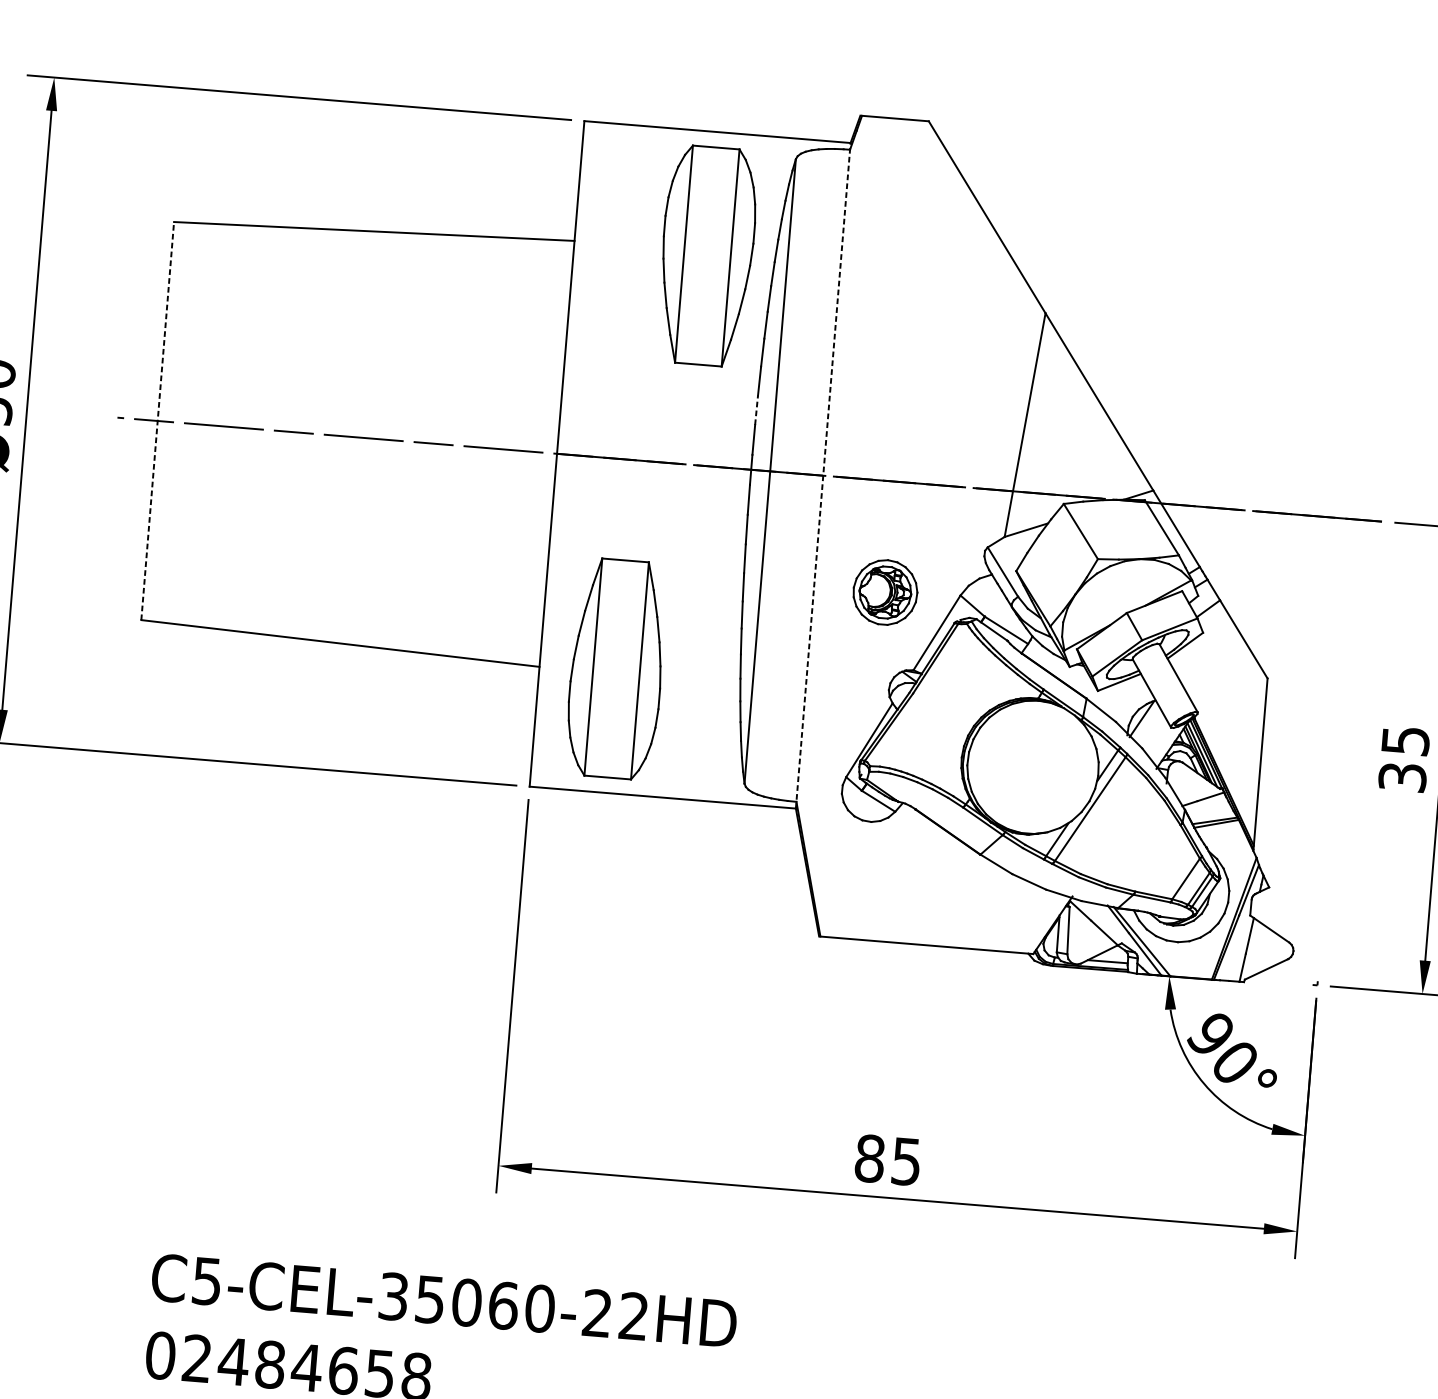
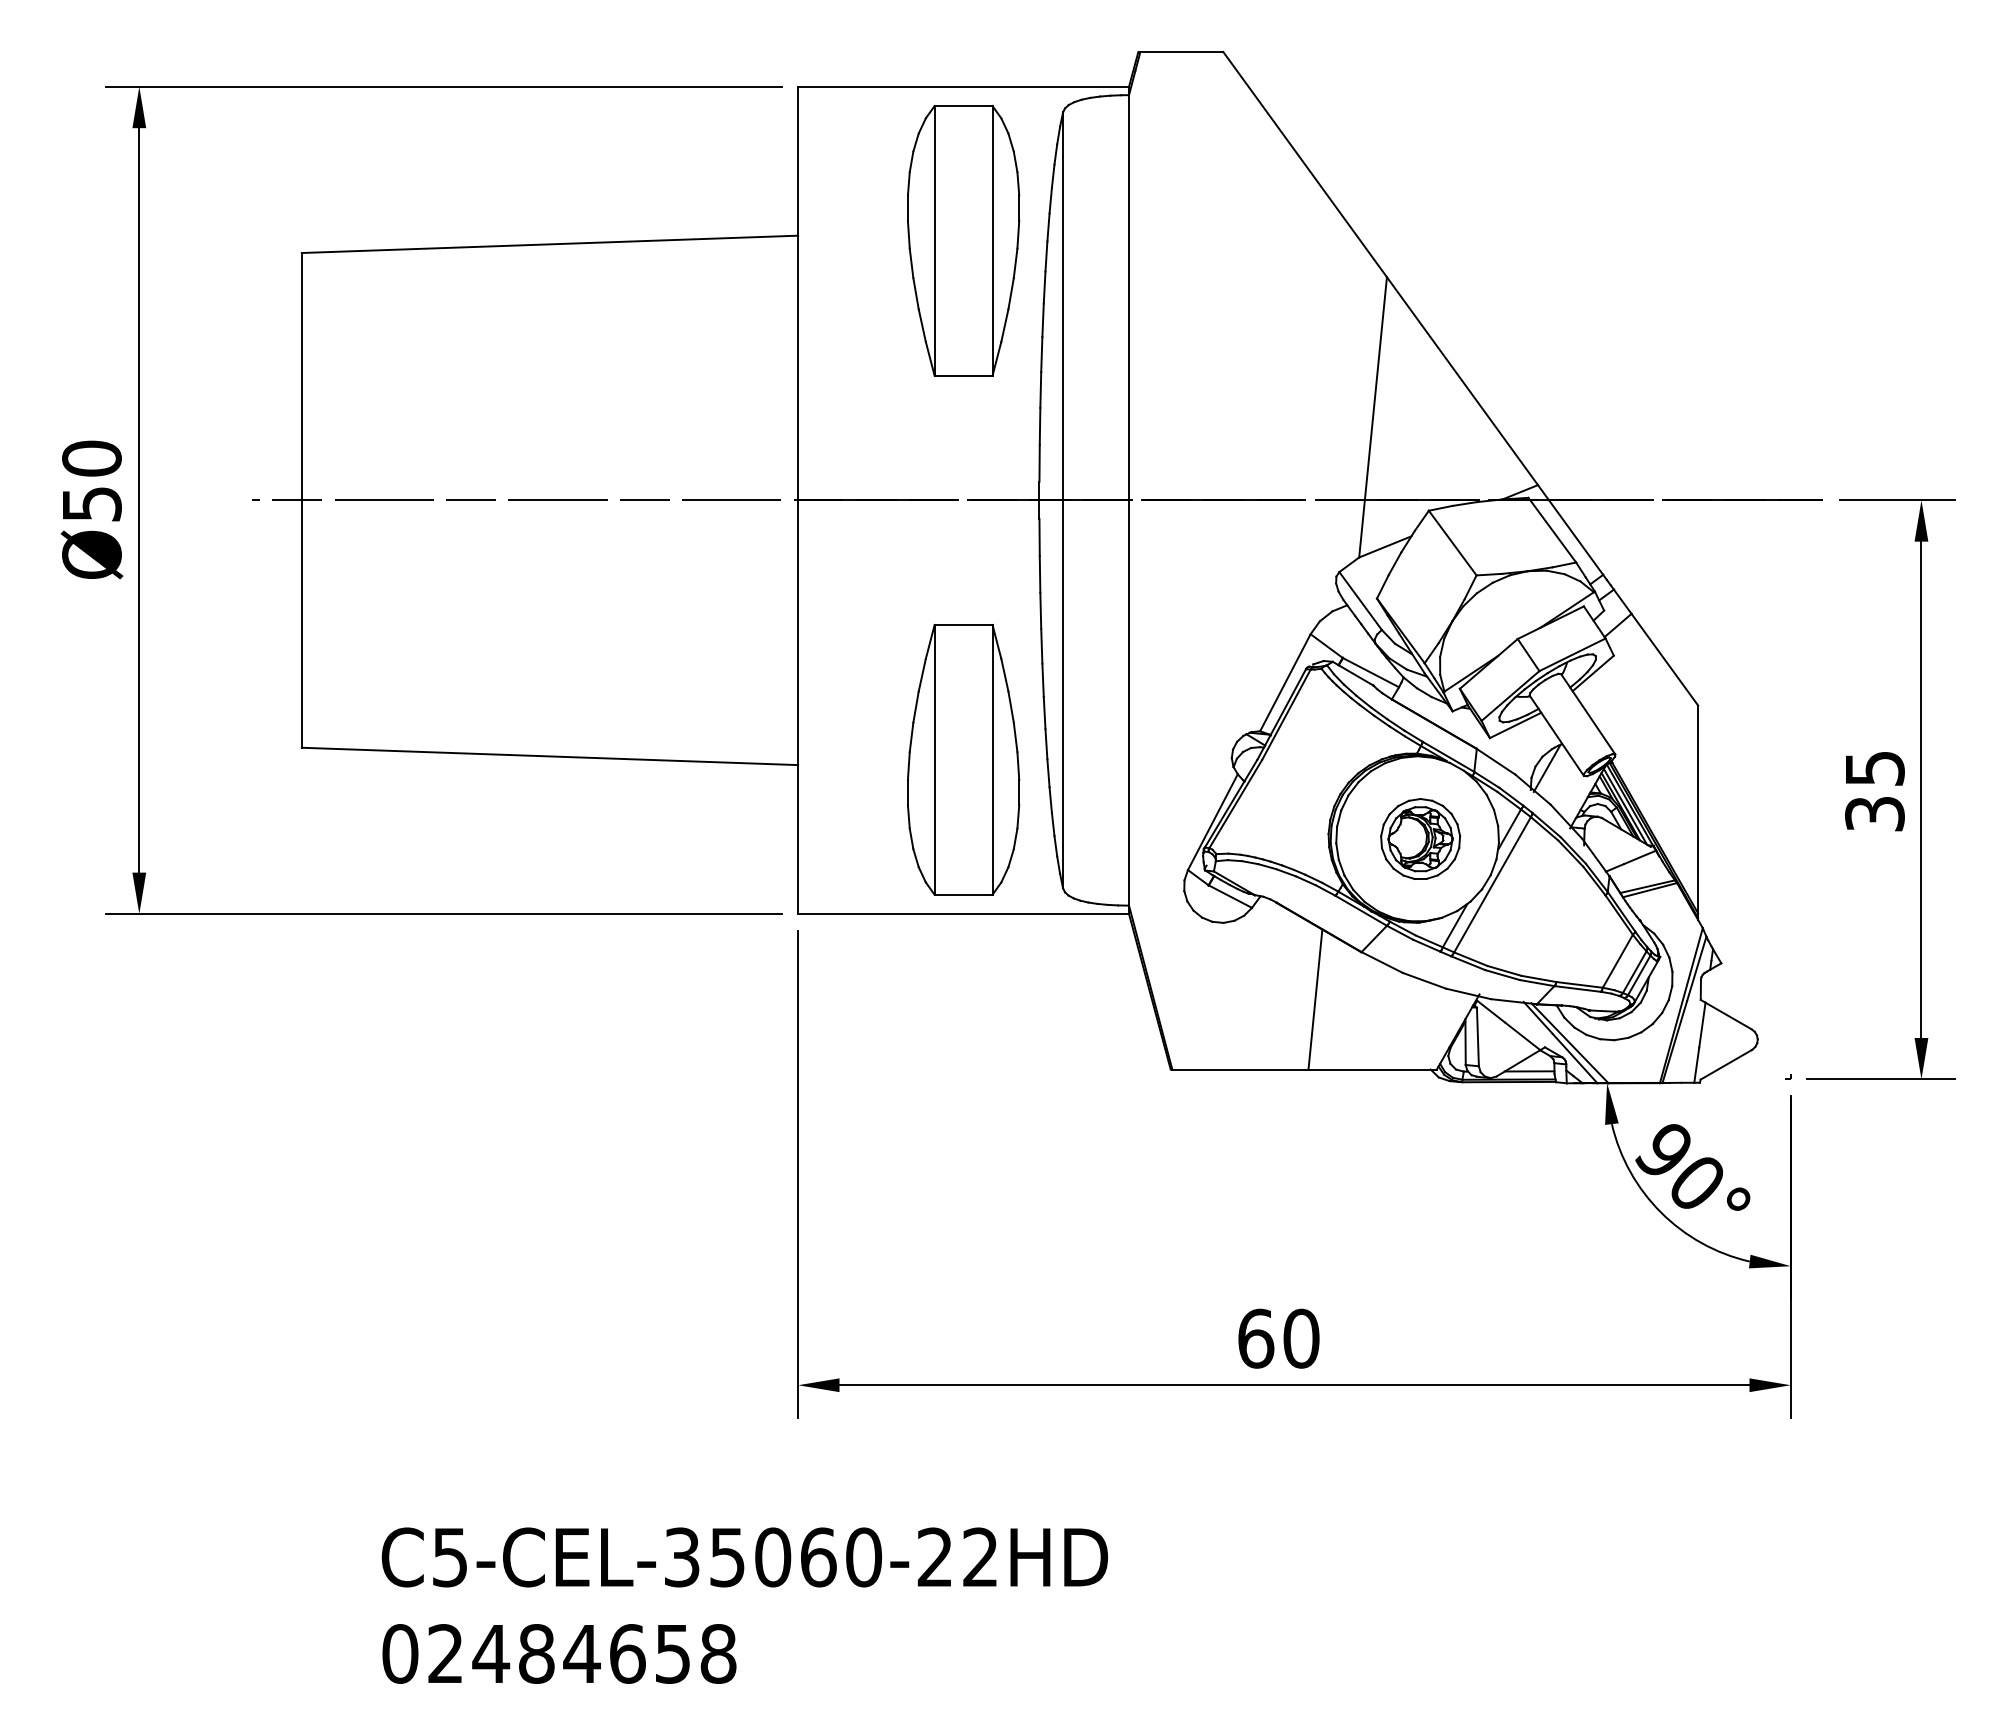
line: (756, 409) -> (1040, 425), dashed -> solid
line: (157, 420) -> (301, 499), dashed -> solid
line: (823, 475) -> (1129, 500), dashed -> solid
part: (885, 591) -> (1420, 838), moved
part: (616, 668) -> (963, 759), moved
line: (940, 889) -> (1315, 999), added
text: (888, 1160) -> (1278, 1338), 85 -> 60

